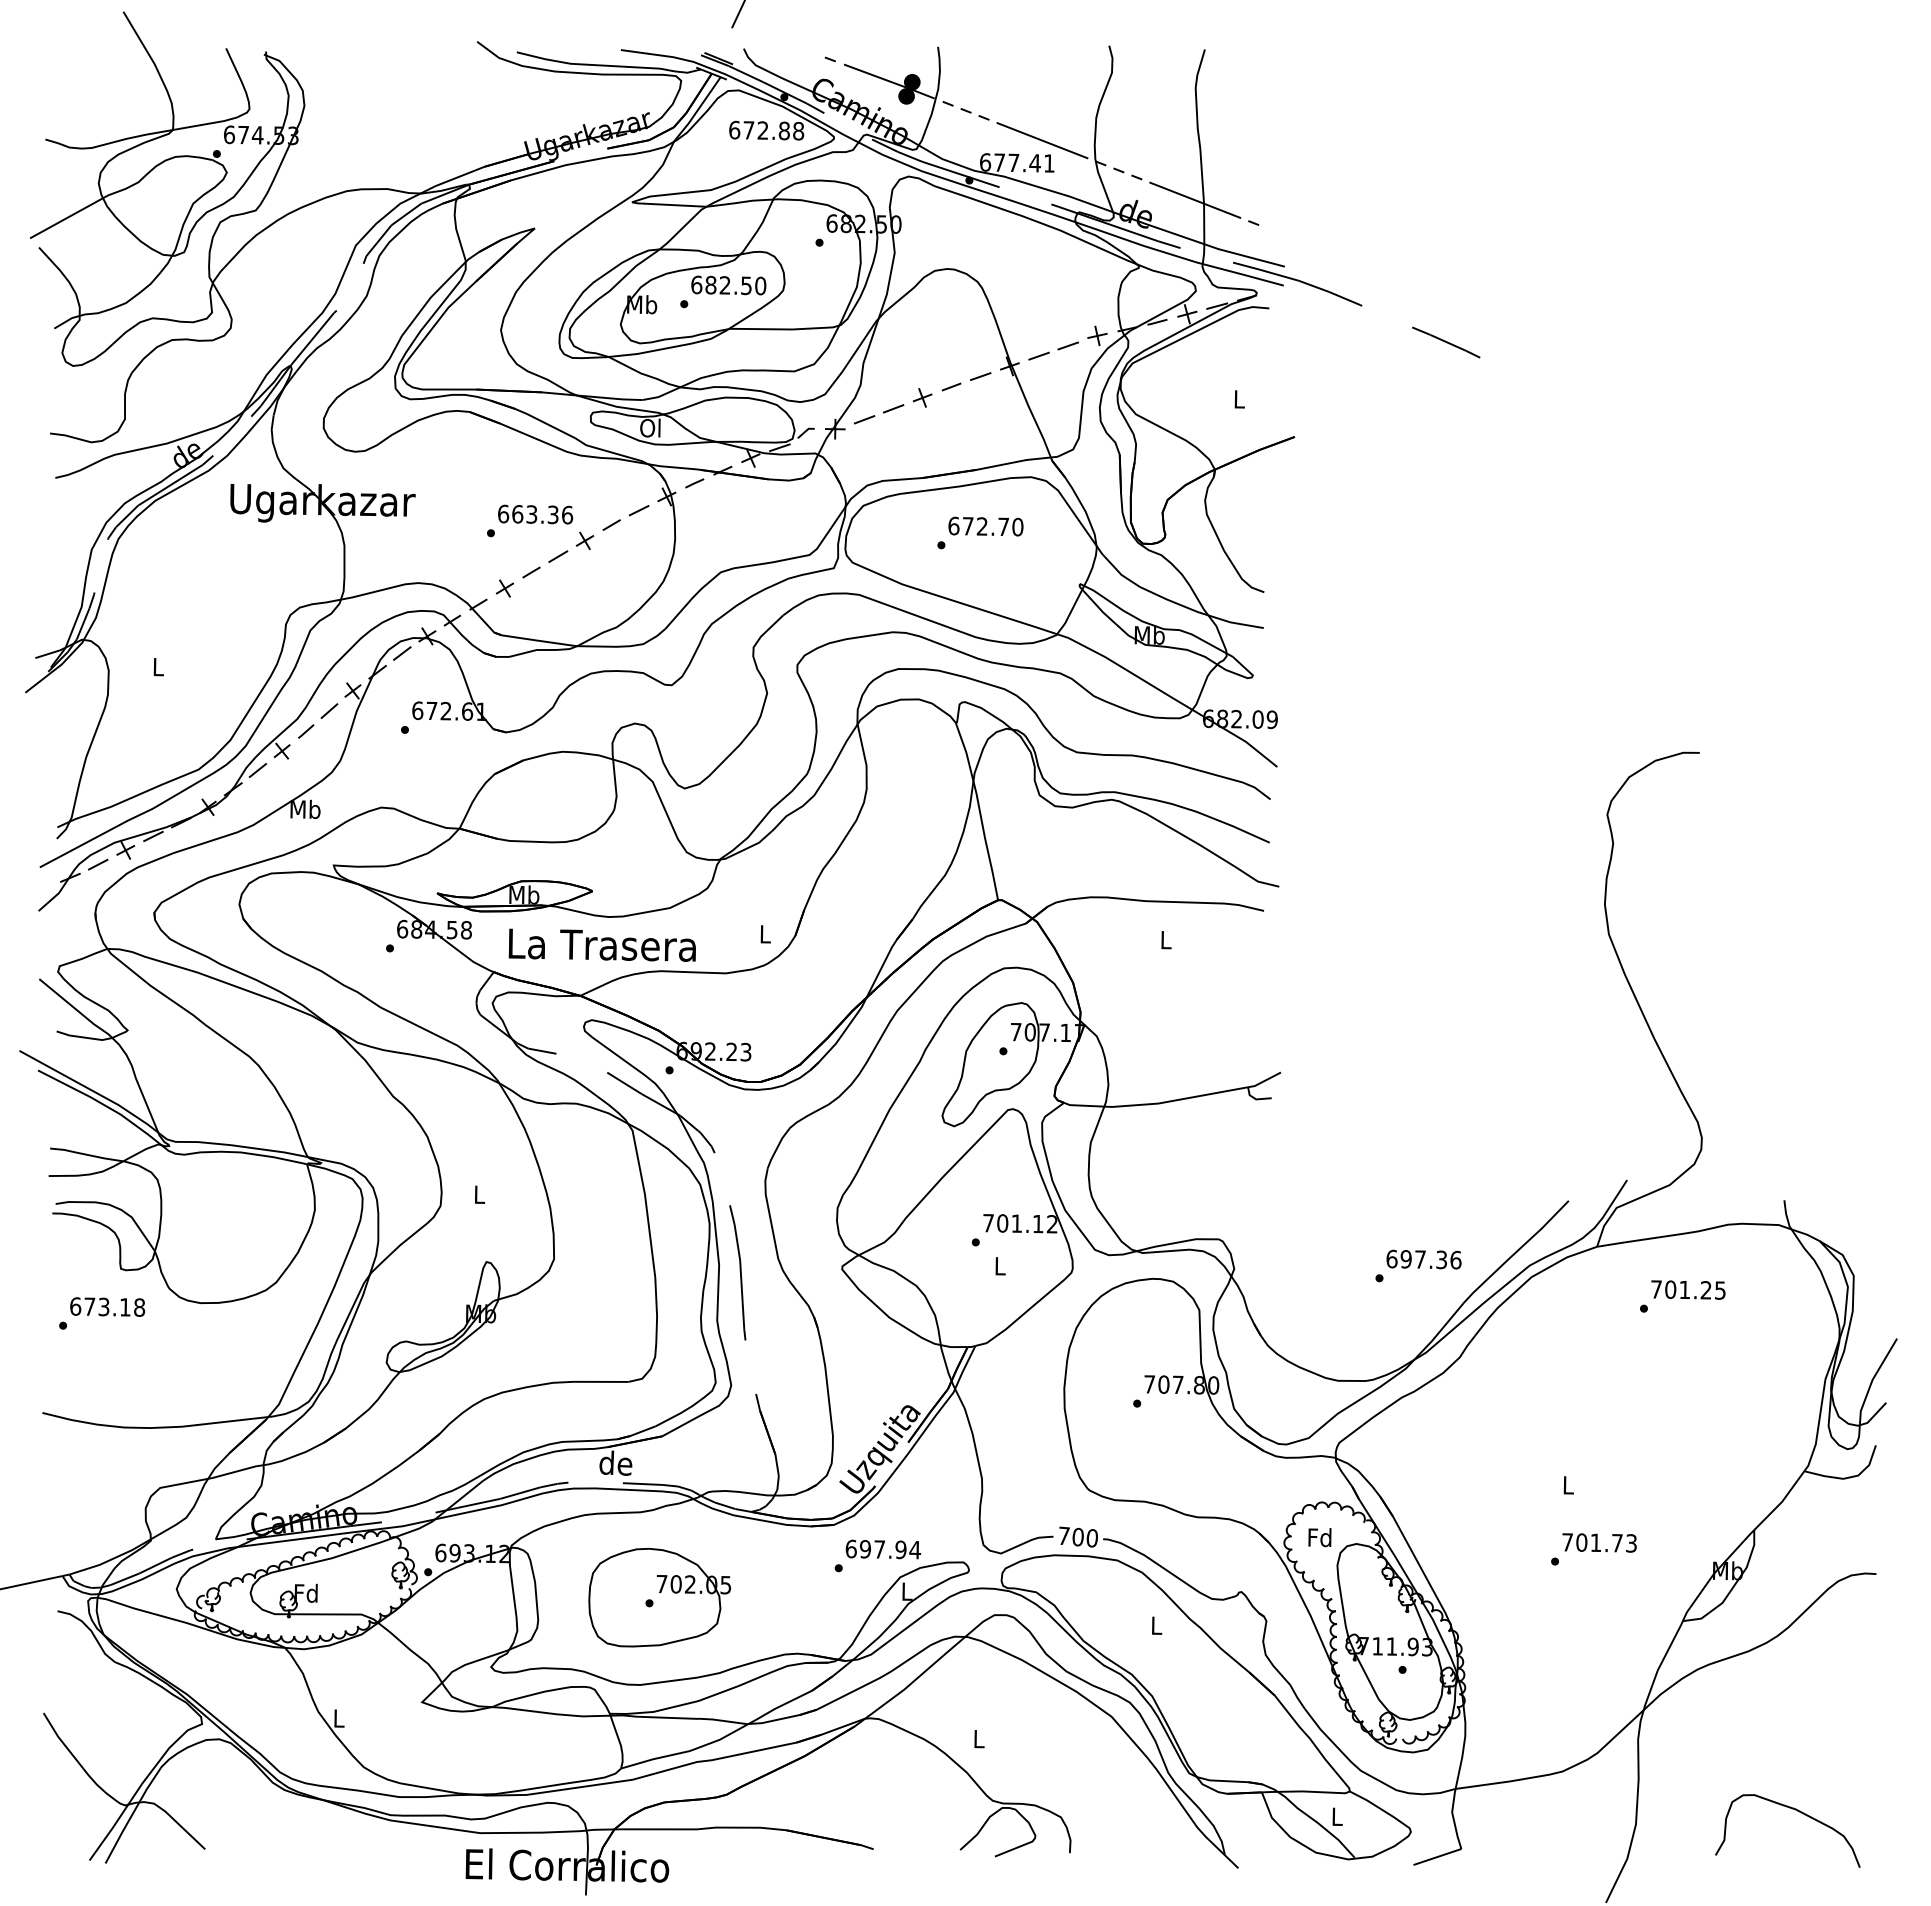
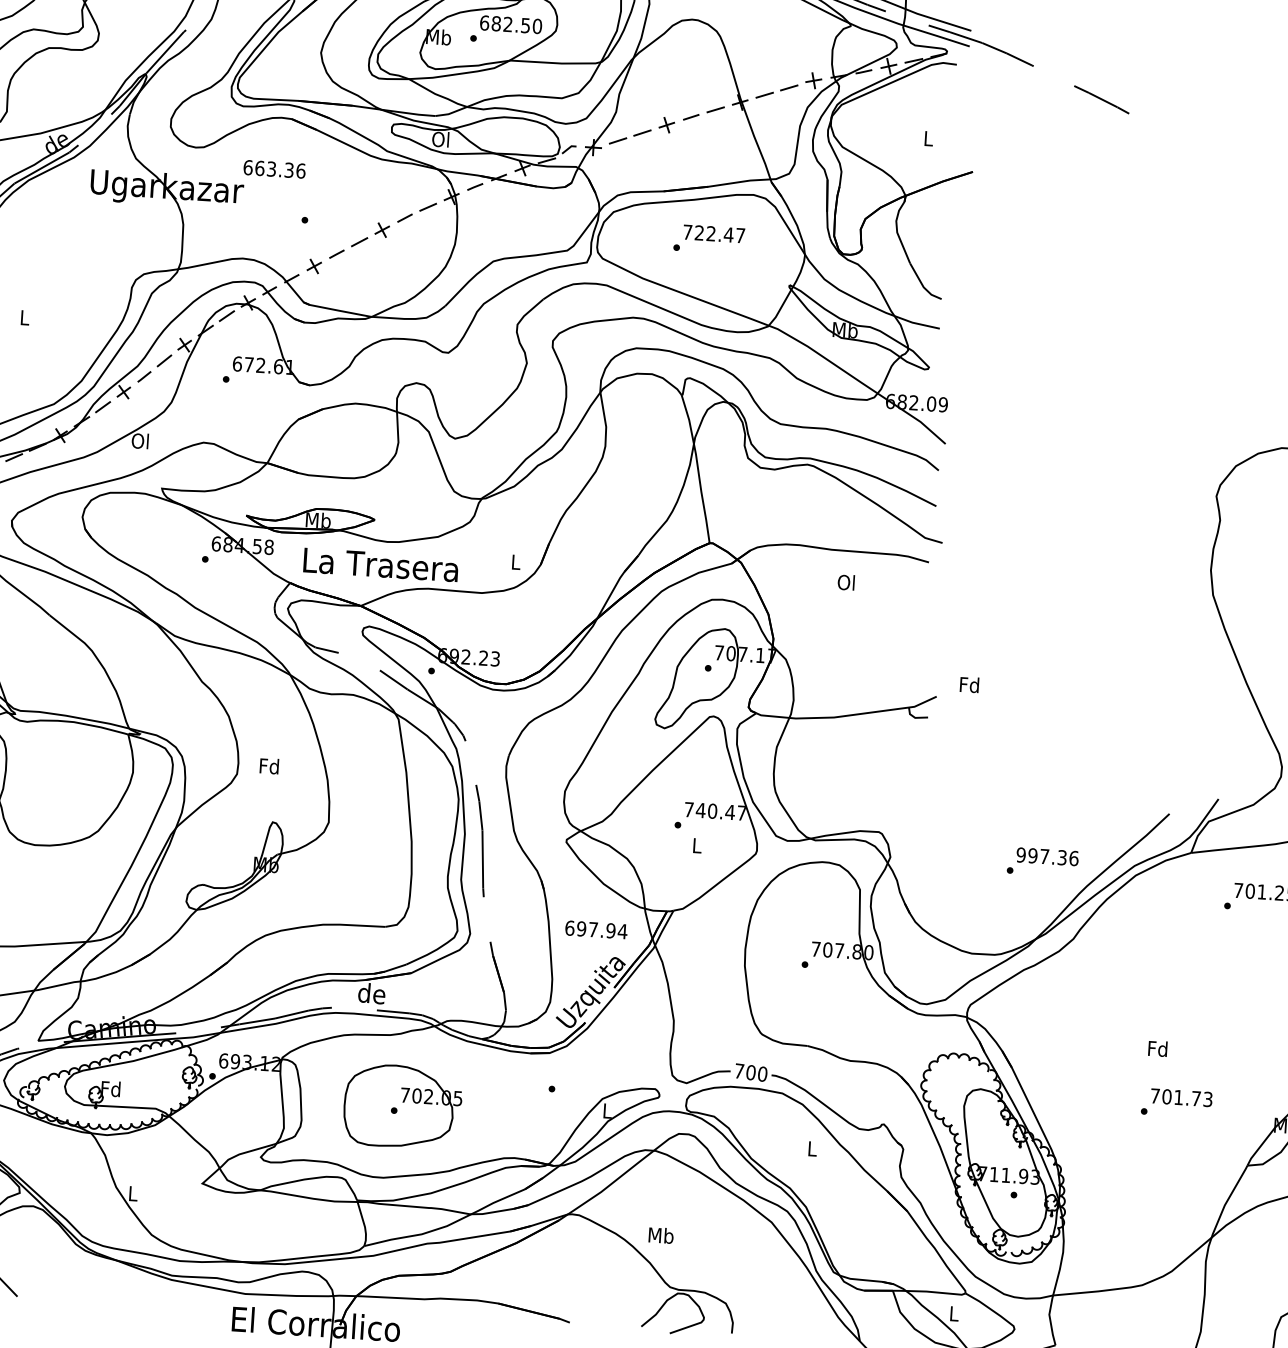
text: (535, 514) -> (274, 169), moved
text: (985, 526) -> (713, 233), 672.70 -> 722.47
text: (305, 809) -> (140, 441), Mb -> Ol
text: (1165, 939) -> (846, 582), L -> Ol
text: (478, 1194) -> (268, 766), L -> Fd
text: (1026, 1223) -> (720, 811), 701.12 -> 740.47
text: (1391, 1258) -> (1020, 854), 697.36 -> 997.36
text: (1567, 1484) -> (1157, 1048), L -> Fd
text: (1319, 1537) -> (969, 684), moved
text: (882, 1549) -> (595, 929), moved
text: (978, 1738) -> (660, 1235), L -> Mb

